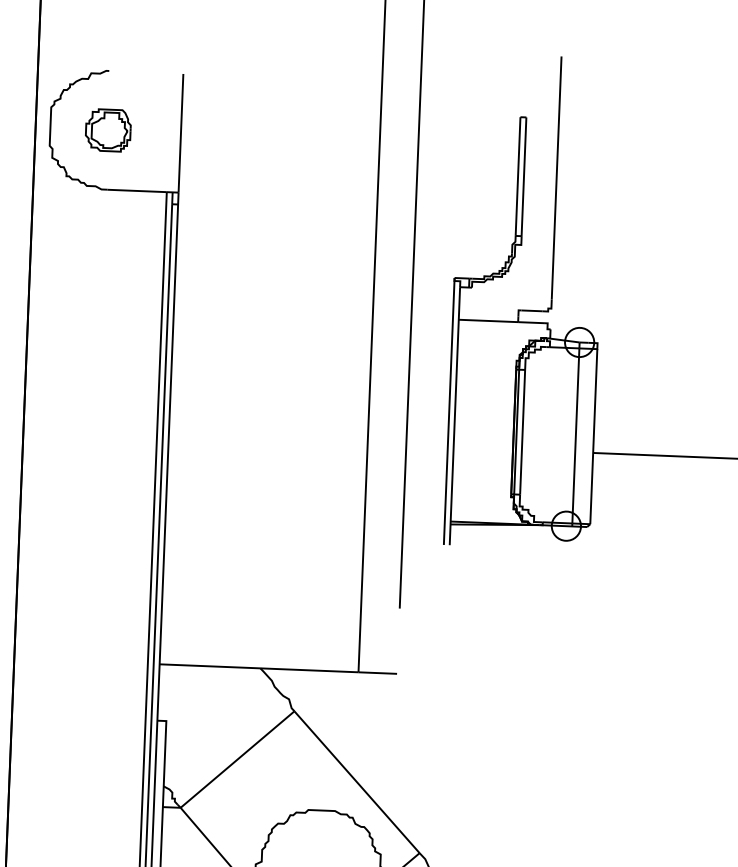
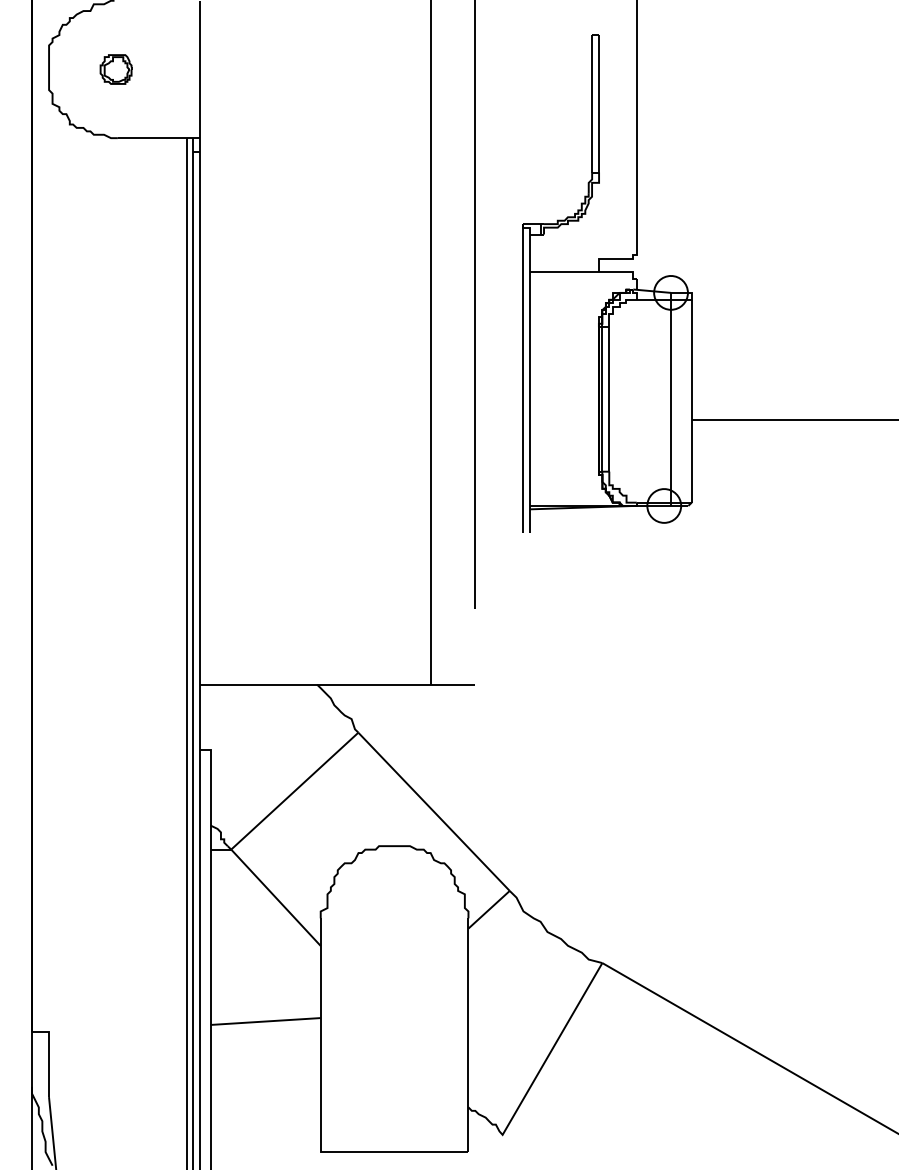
part: (107, 130) -> (115, 69), size x0.6

